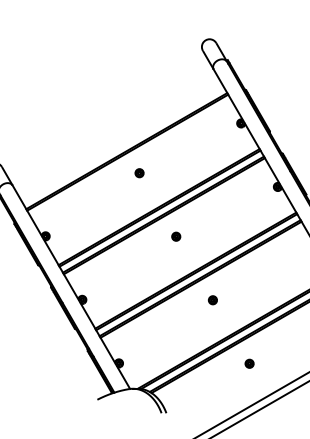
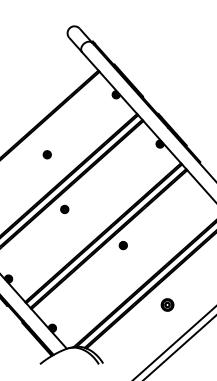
part: (139, 173) -> (47, 155), moved
part: (176, 236) -> (64, 209), moved
part: (212, 300) -> (123, 245), moved
part: (249, 363) -> (167, 304), size x1.6

